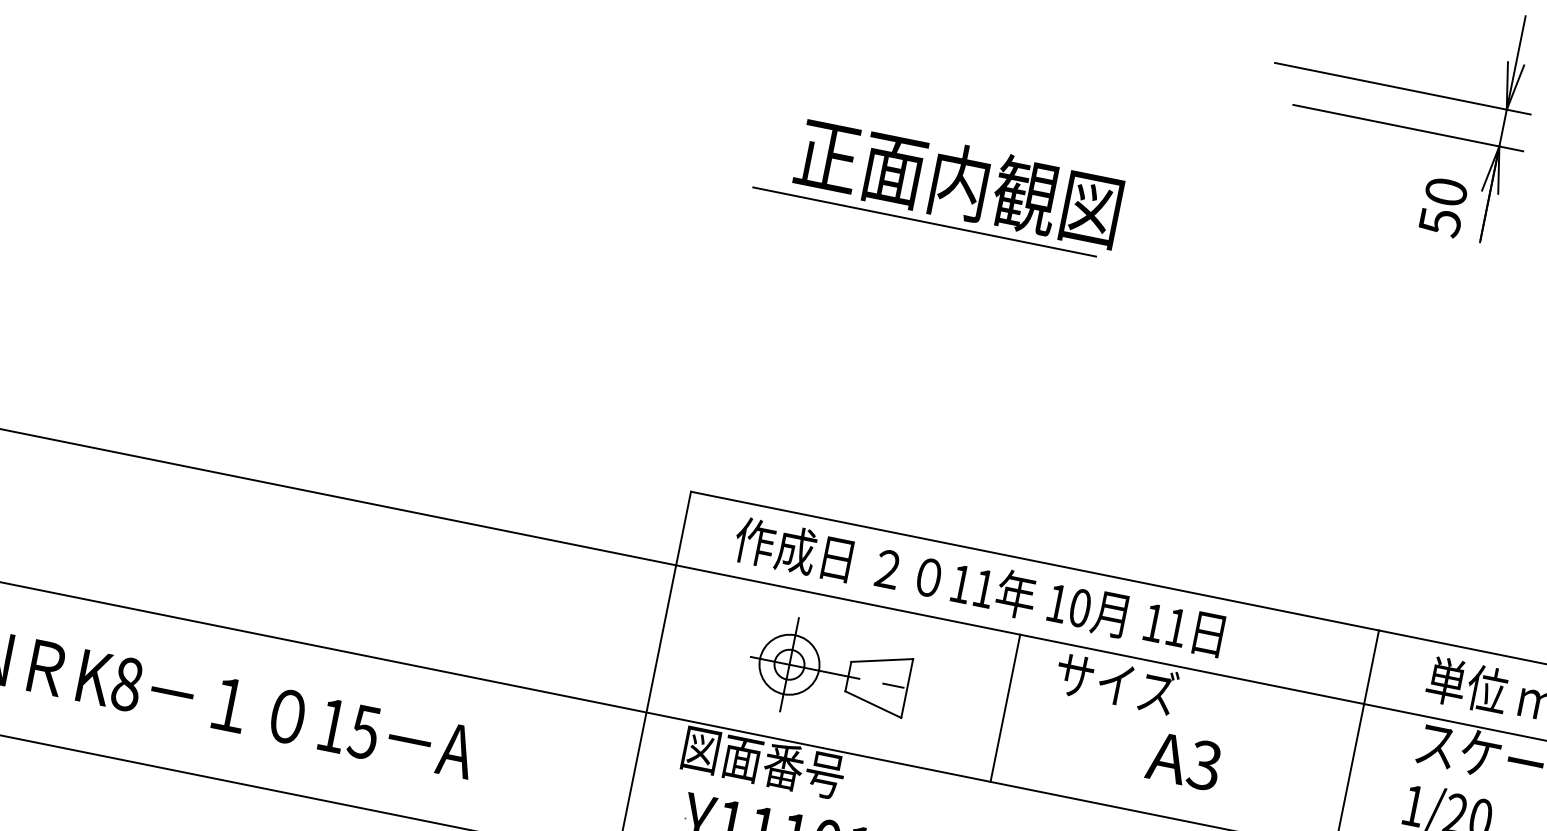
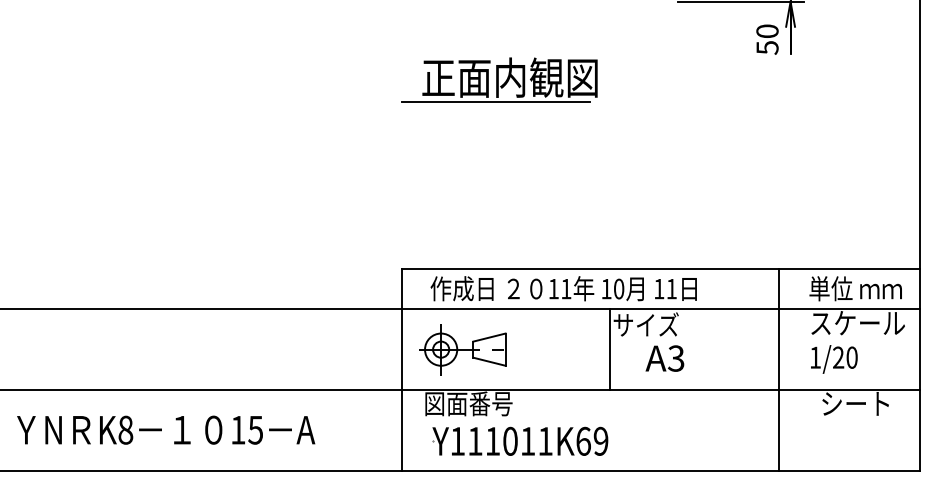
part: (828, 672) -> (462, 349), moved
line: (1005, 708) -> (610, 349), moved
text: (1183, 760) -> (664, 358), moved

